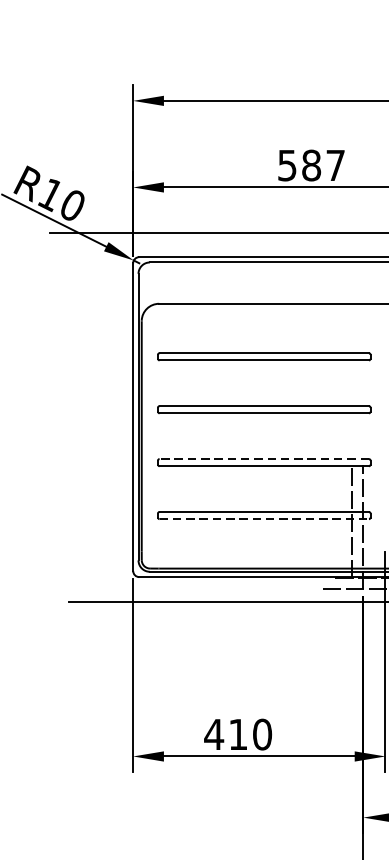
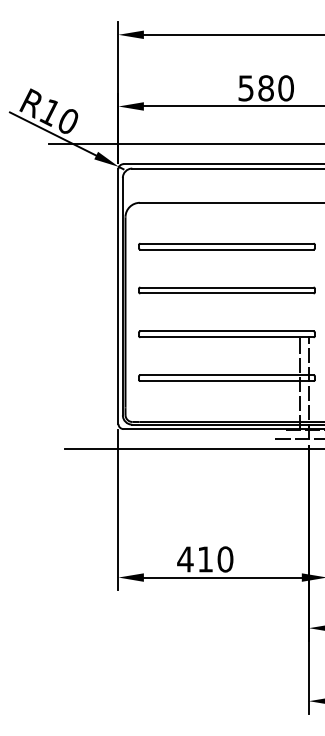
text: (334, 165) -> (285, 88), 587 -> 580
line: (263, 459) -> (226, 331), dashed -> solid
line: (263, 519) -> (226, 381), dashed -> solid

